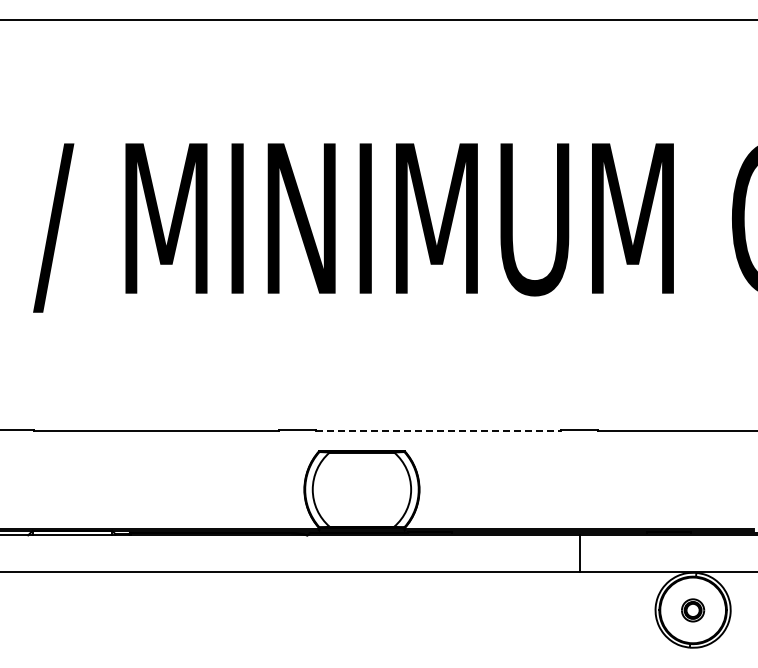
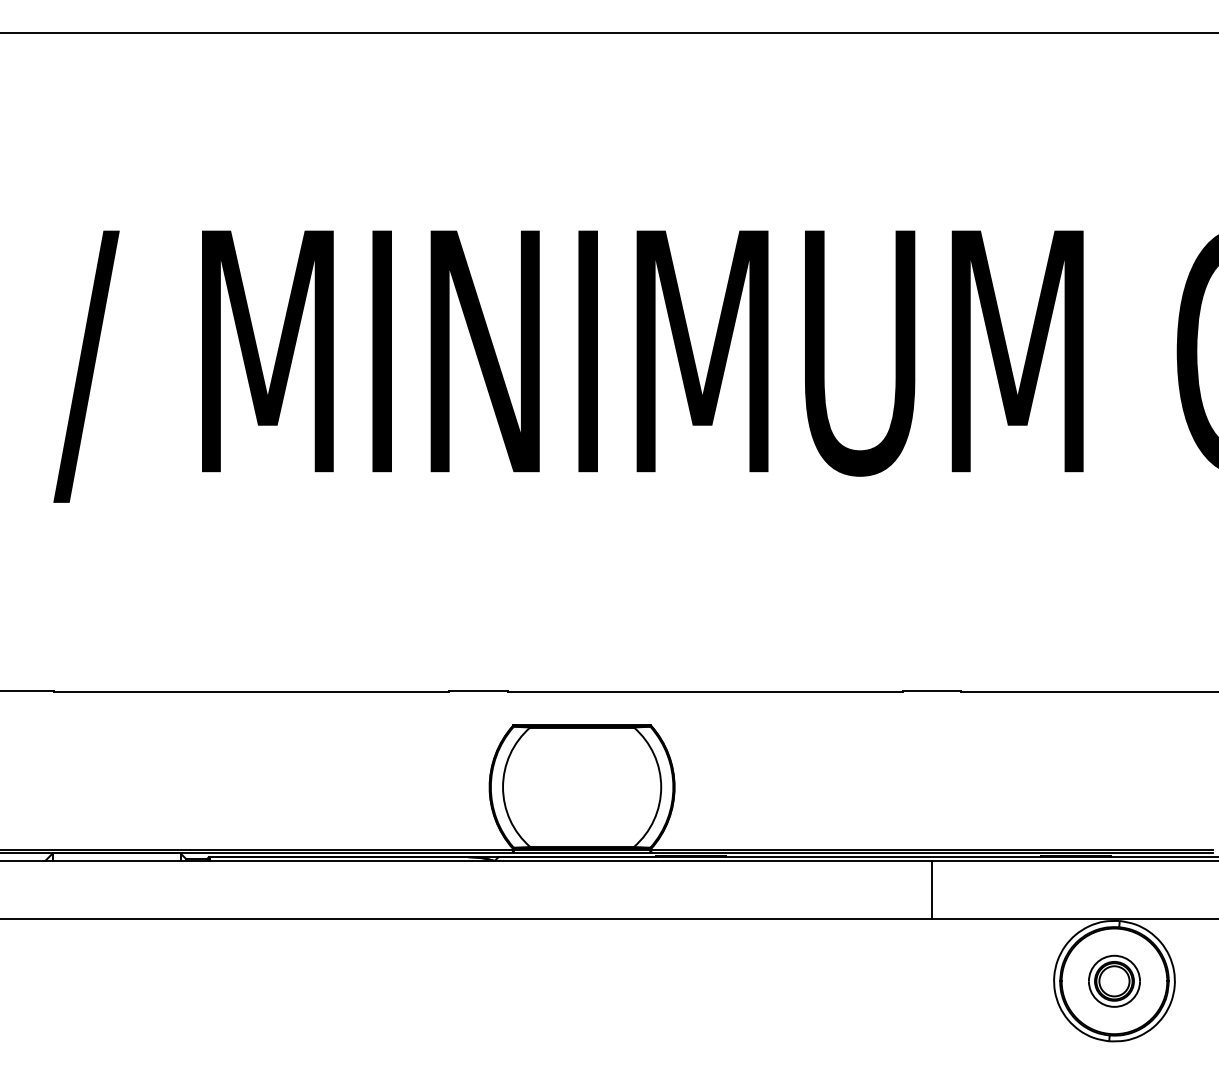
line: (438, 430) -> (705, 692), dashed -> solid
part: (692, 610) -> (1113, 981), size x1.43

